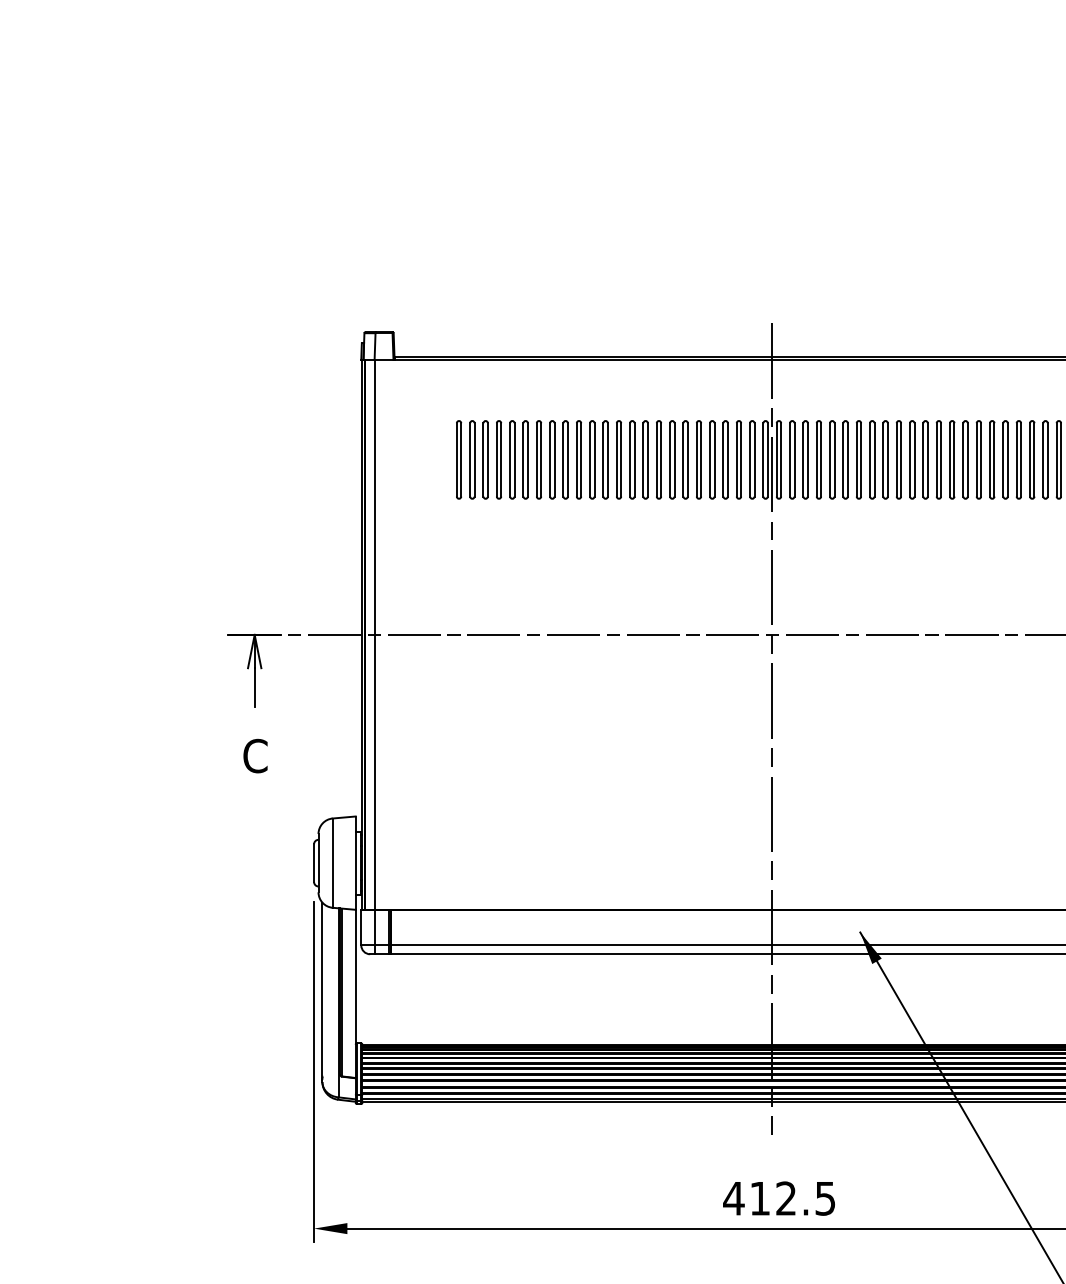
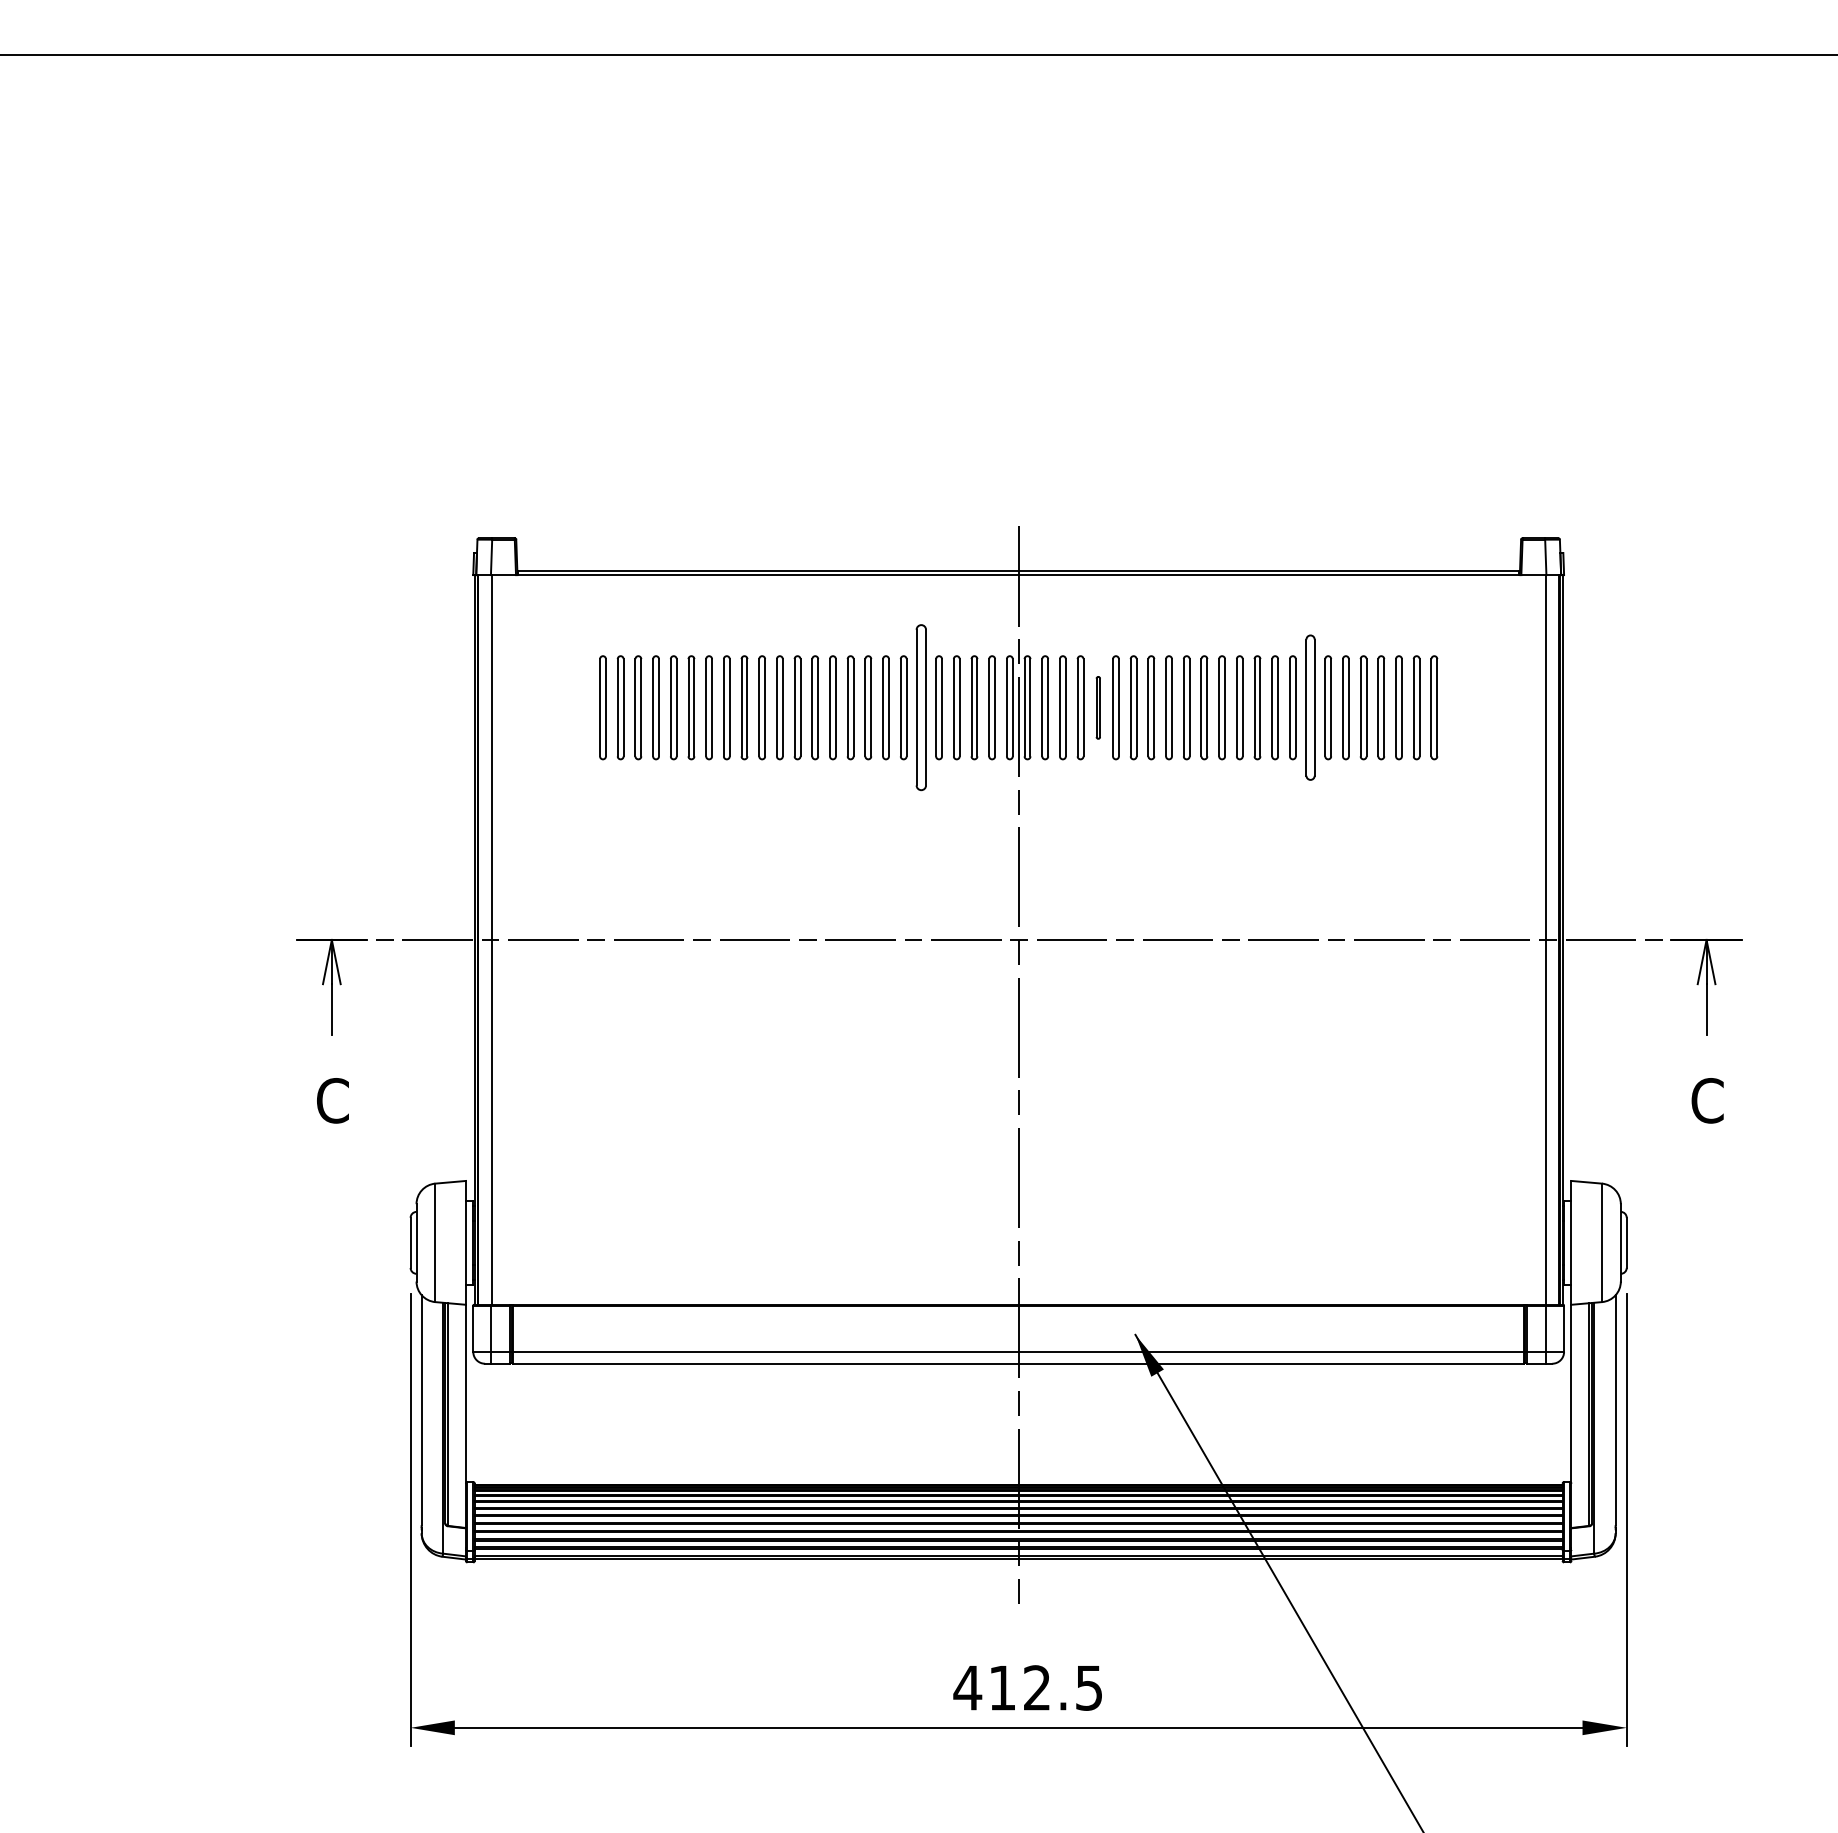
part: (699, 459) -> (921, 707), size x1.6
part: (832, 459) -> (1098, 707), size x0.6
part: (992, 459) -> (1310, 707), size x1.4

